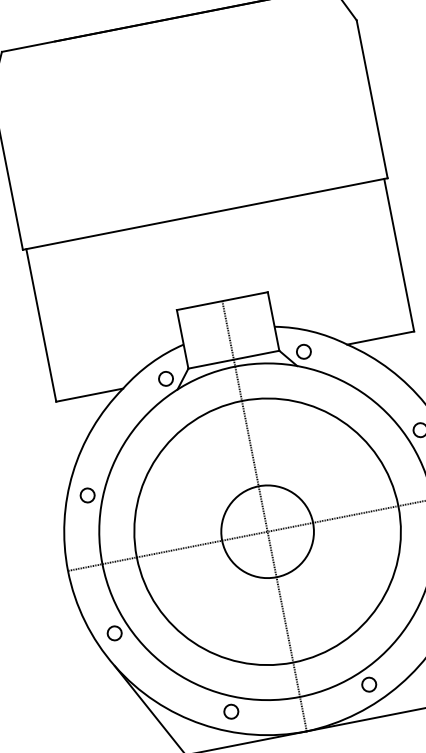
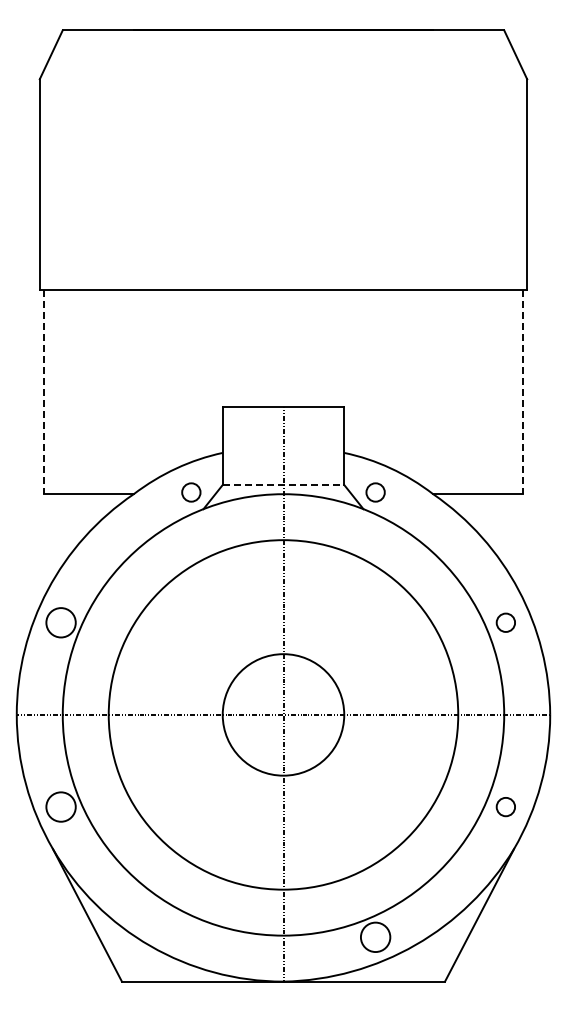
line: (399, 255) -> (522, 392), solid -> dashed
line: (41, 325) -> (44, 392), solid -> dashed
line: (233, 359) -> (283, 484), solid -> dashed
circle: (87, 495) -> (60, 622), size x1.6
circle: (114, 633) -> (60, 806), size x1.6
circle: (369, 684) -> (375, 937), size x1.6
circle: (231, 711) -> (191, 937), removed

